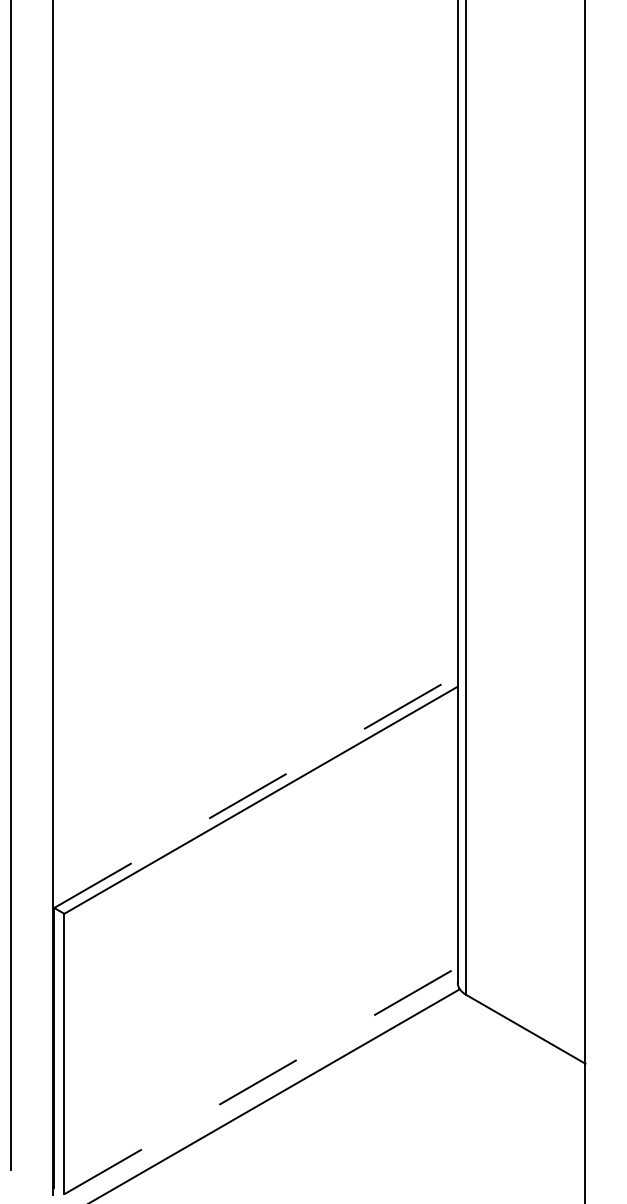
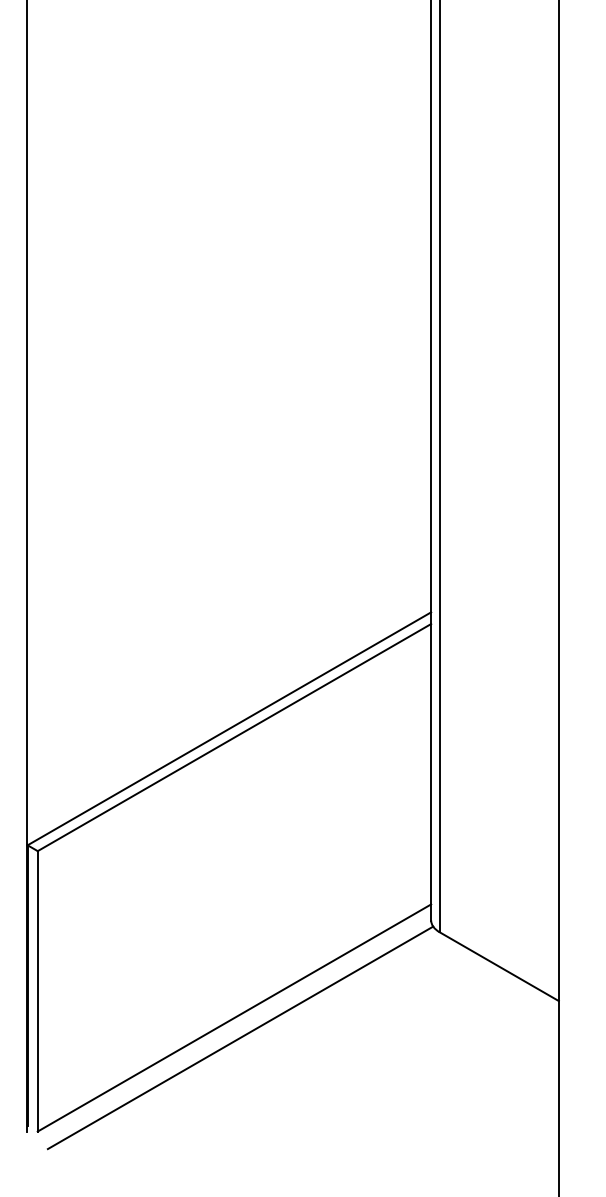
line: (256, 791) -> (229, 728), dashed -> solid
line: (261, 1080) -> (234, 1017), dashed -> solid

